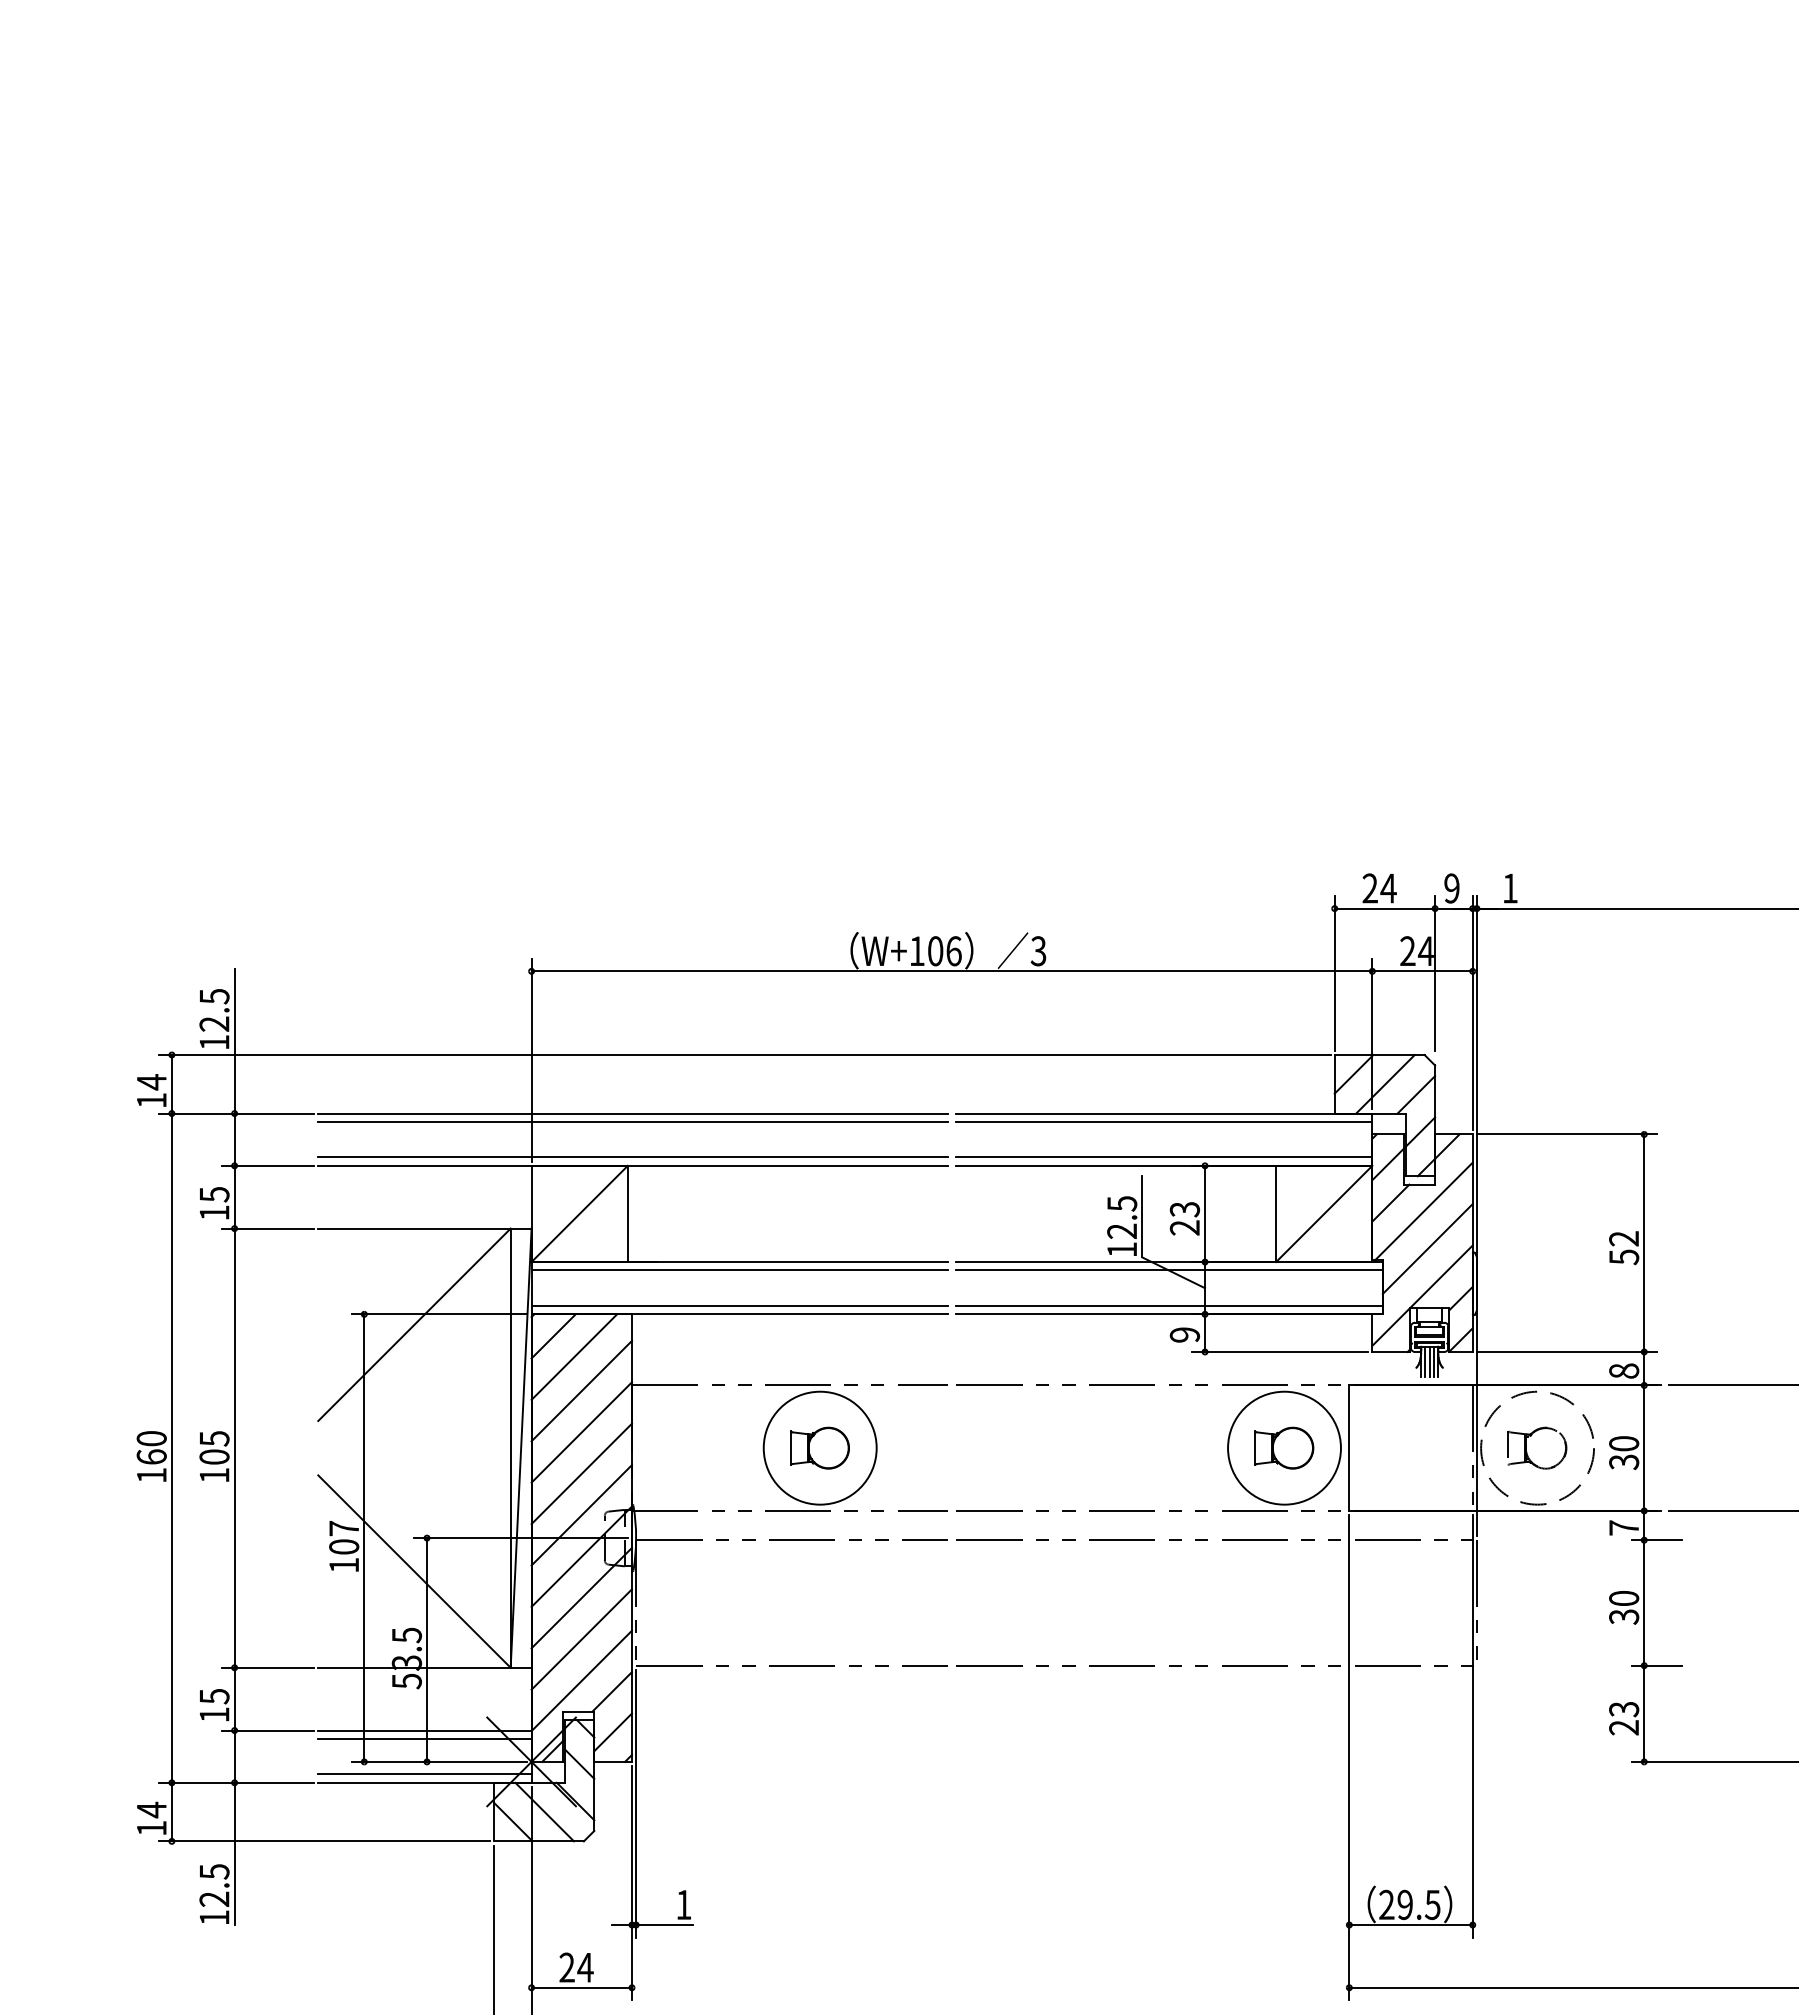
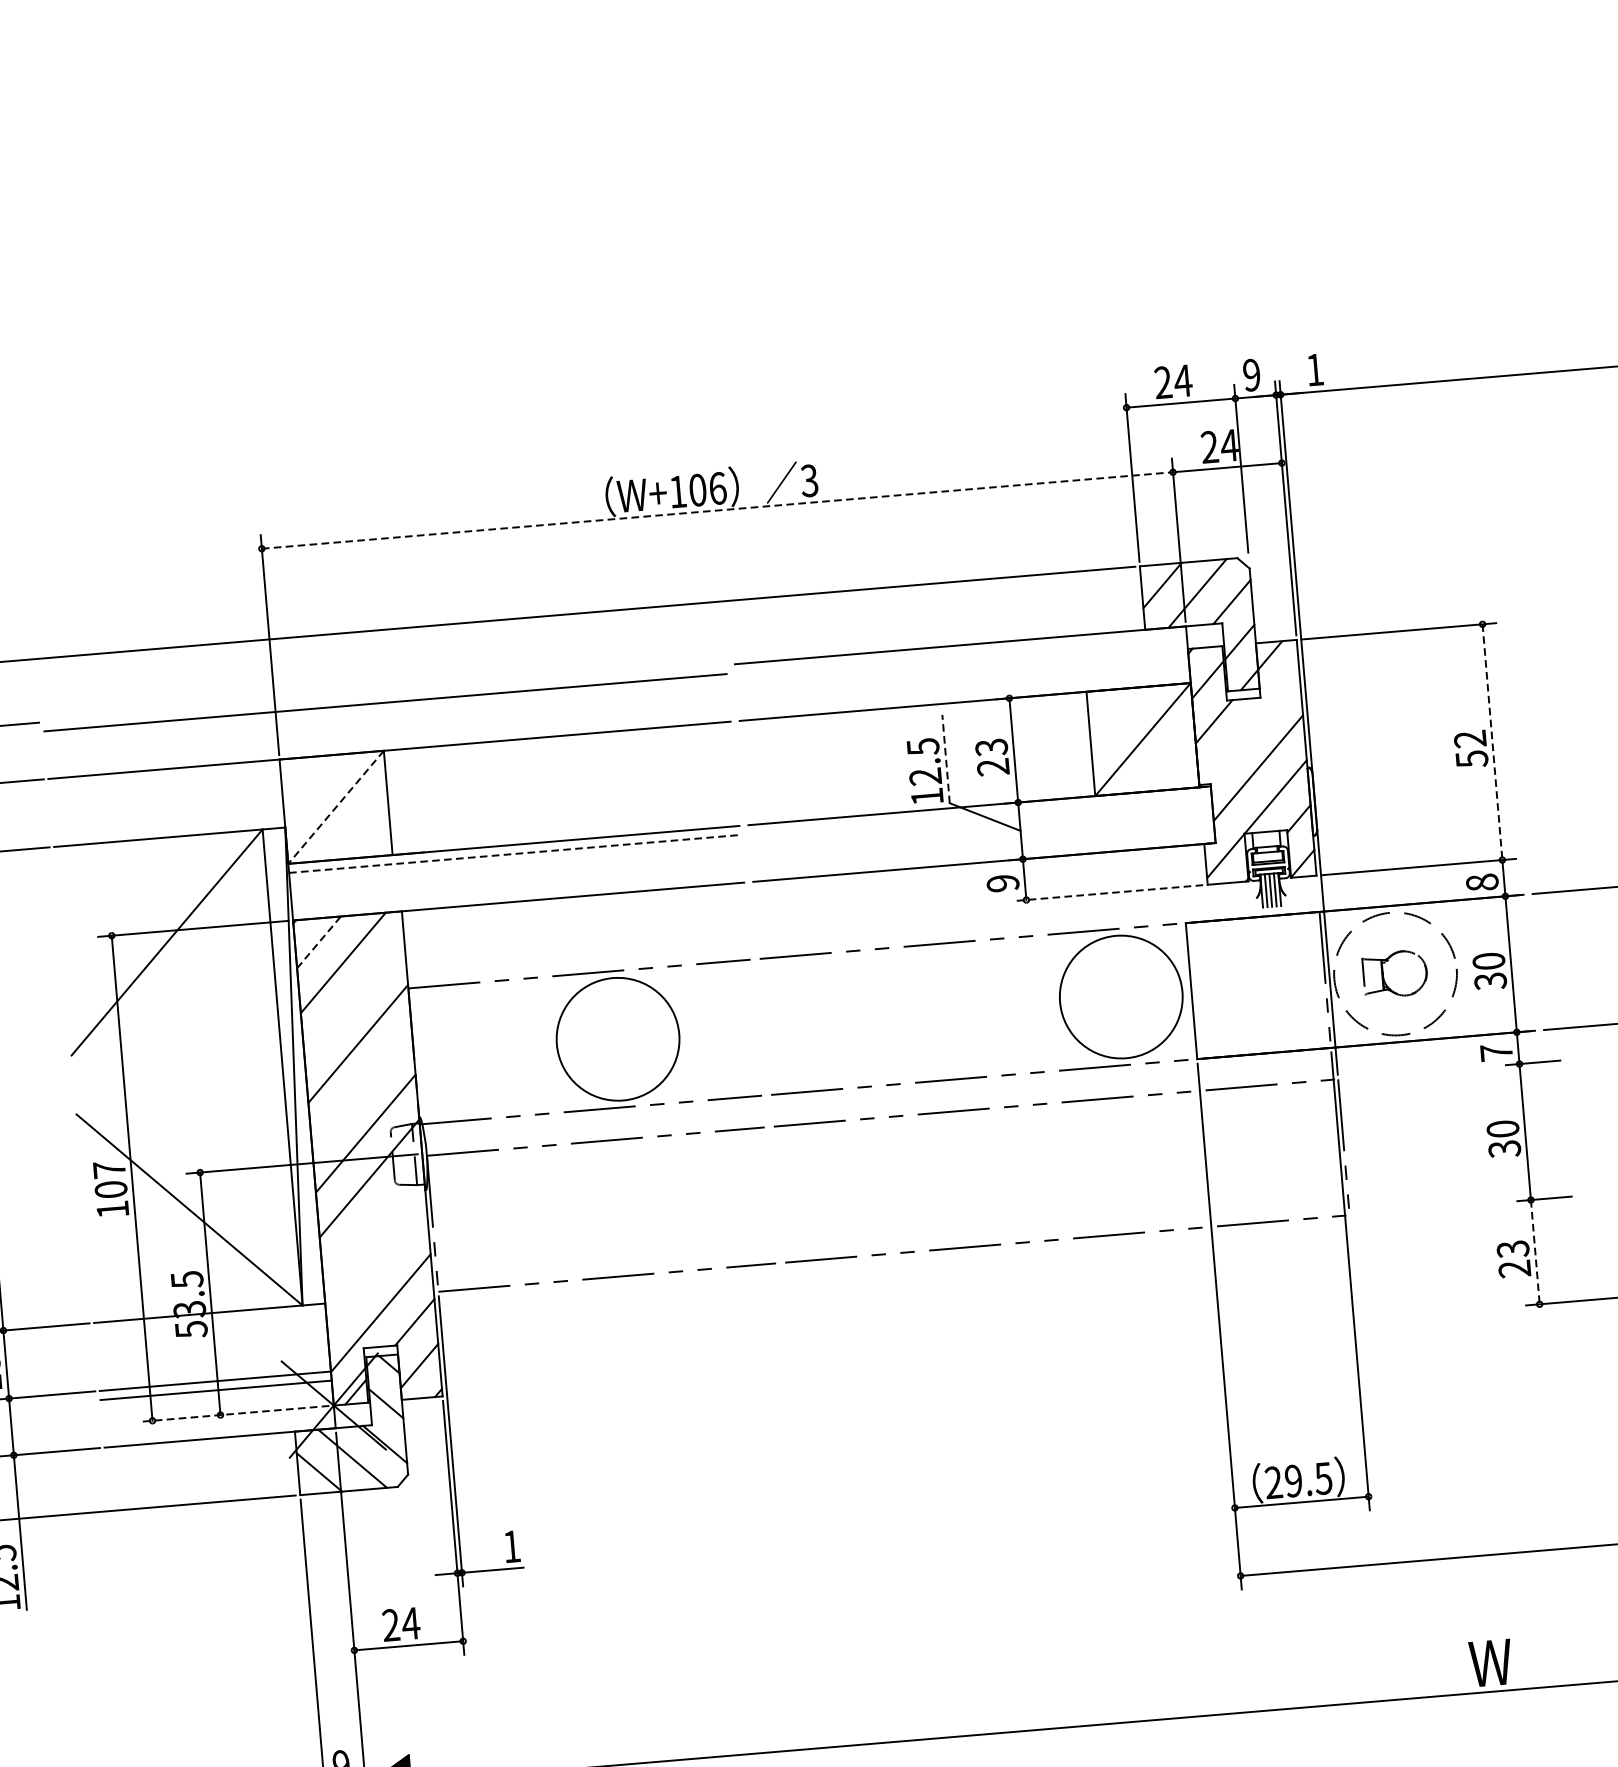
line: (952, 971) -> (718, 510), solid -> dashed
line: (632, 1113) -> (384, 693), removed
line: (1164, 1121) -> (961, 653), removed
line: (632, 1157) -> (388, 741), removed
line: (1164, 1157) -> (964, 692), removed
line: (1423, 1210) -> (1250, 726), removed
line: (579, 1214) -> (335, 807), solid -> dashed
line: (1142, 1216) -> (946, 758), solid -> dashed
line: (1644, 1243) -> (1492, 742), solid -> dashed
line: (740, 1270) -> (515, 853), solid -> dashed
line: (1169, 1270) -> (980, 814), removed
line: (739, 1305) -> (517, 892), removed
line: (1169, 1305) -> (983, 852), removed
line: (554, 1336) -> (319, 942), solid -> dashed
line: (1280, 1351) -> (1108, 892), solid -> dashed
line: (581, 1390) -> (354, 998), removed
part: (819, 1447) -> (617, 1038), removed
part: (1284, 1447) -> (1121, 996), removed
line: (581, 1473) -> (361, 1088), removed
line: (581, 1597) -> (372, 1222), removed
line: (581, 1639) -> (376, 1268), removed
line: (1644, 1714) -> (1535, 1252), solid -> dashed
line: (439, 1761) -> (233, 1413), solid -> dashed
line: (424, 1774) -> (218, 1428), removed

